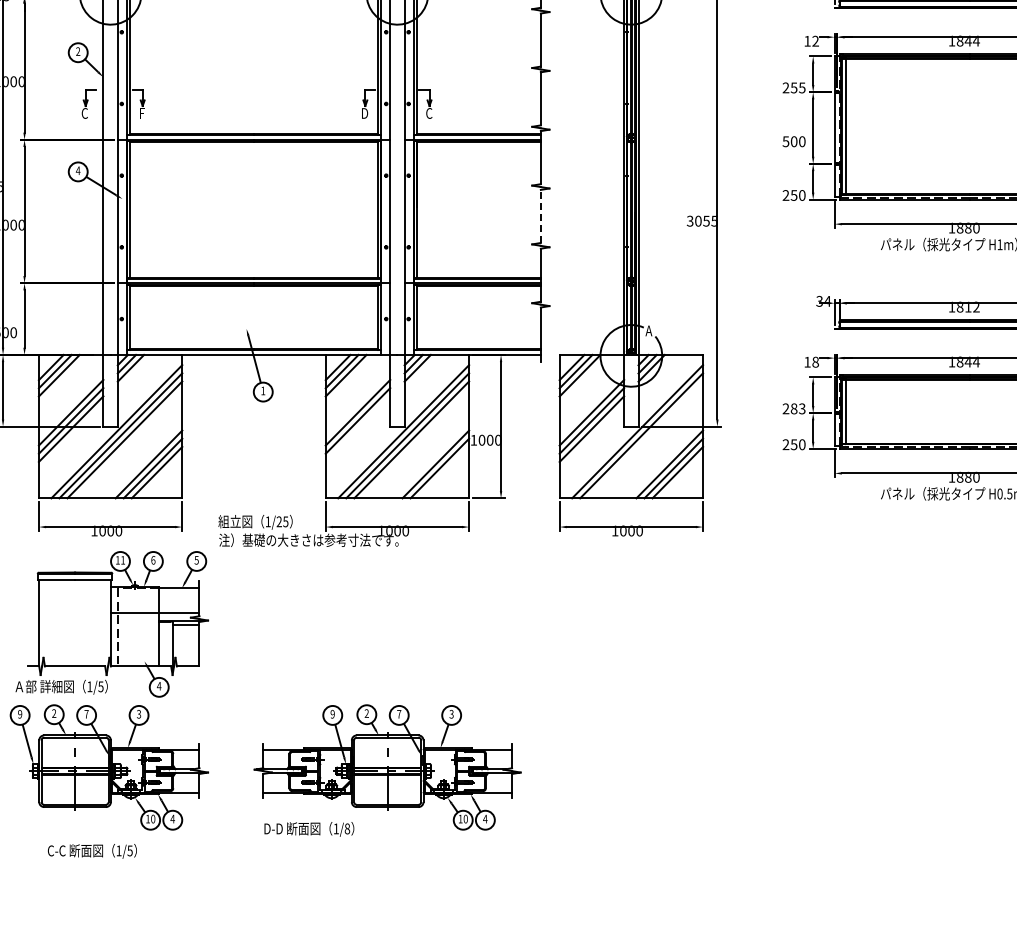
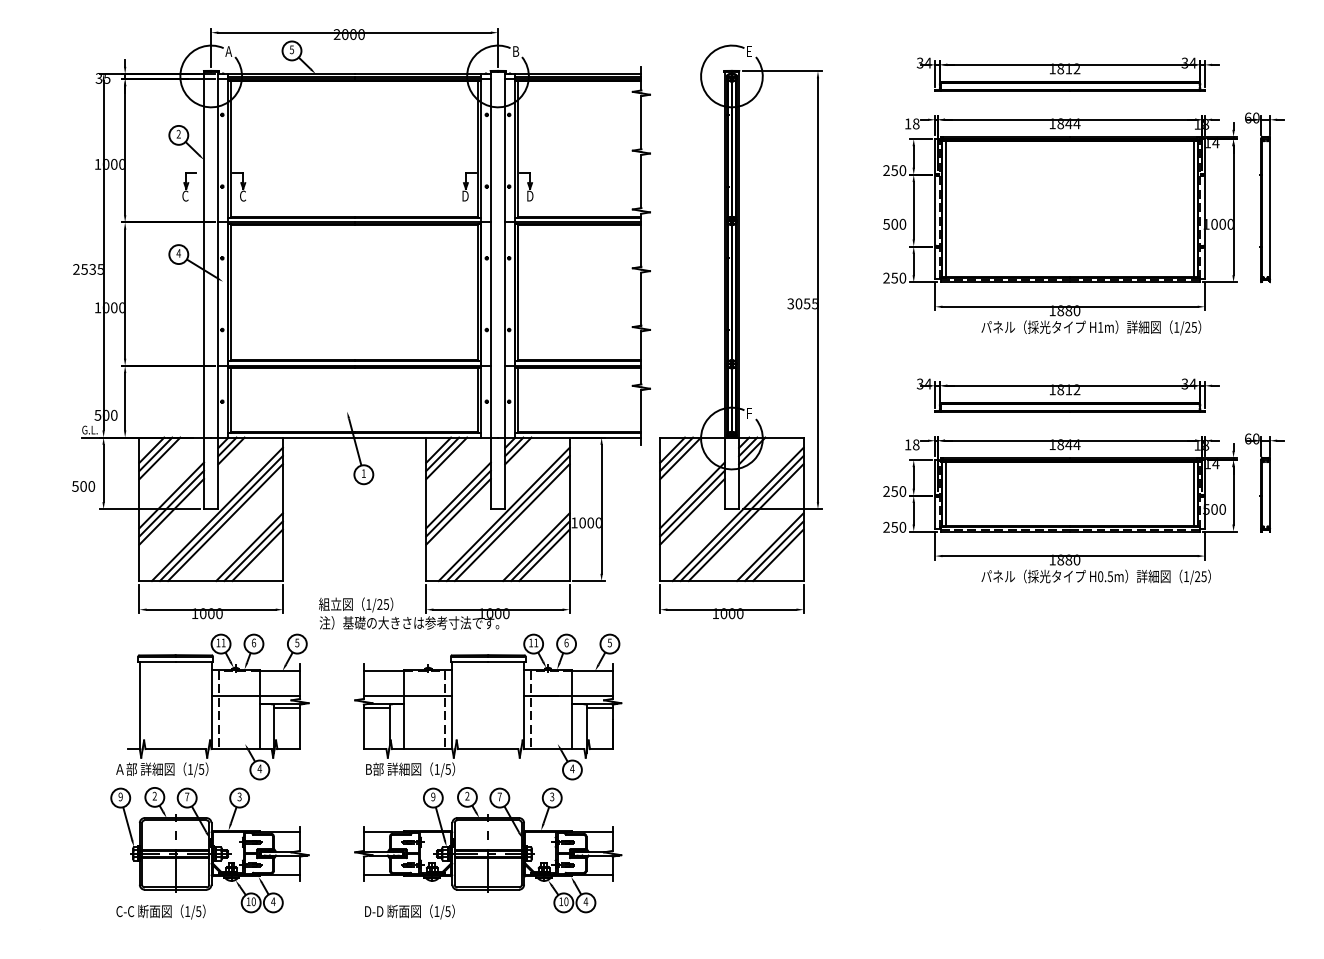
text: (815, 40) -> (916, 123), 12 -> 18
text: (801, 87) -> (902, 170), 255 -> 250
text: (142, 112) -> (243, 195), F -> C
text: (428, 112) -> (529, 195), C -> D
line: (540, 216) -> (641, 299), dashed -> solid
text: (648, 330) -> (749, 413), A -> F
text: (797, 408) -> (898, 491), 283 -> 250
line: (357, 428) -> (458, 511), added
line: (644, 439) -> (745, 522), added
line: (443, 472) -> (544, 555), added
part: (387, 623) -> (488, 706), added
text: (346, 828) -> (447, 911), 1/8 -> 1/5
text: (91, 850) -> (160, 911), moved

